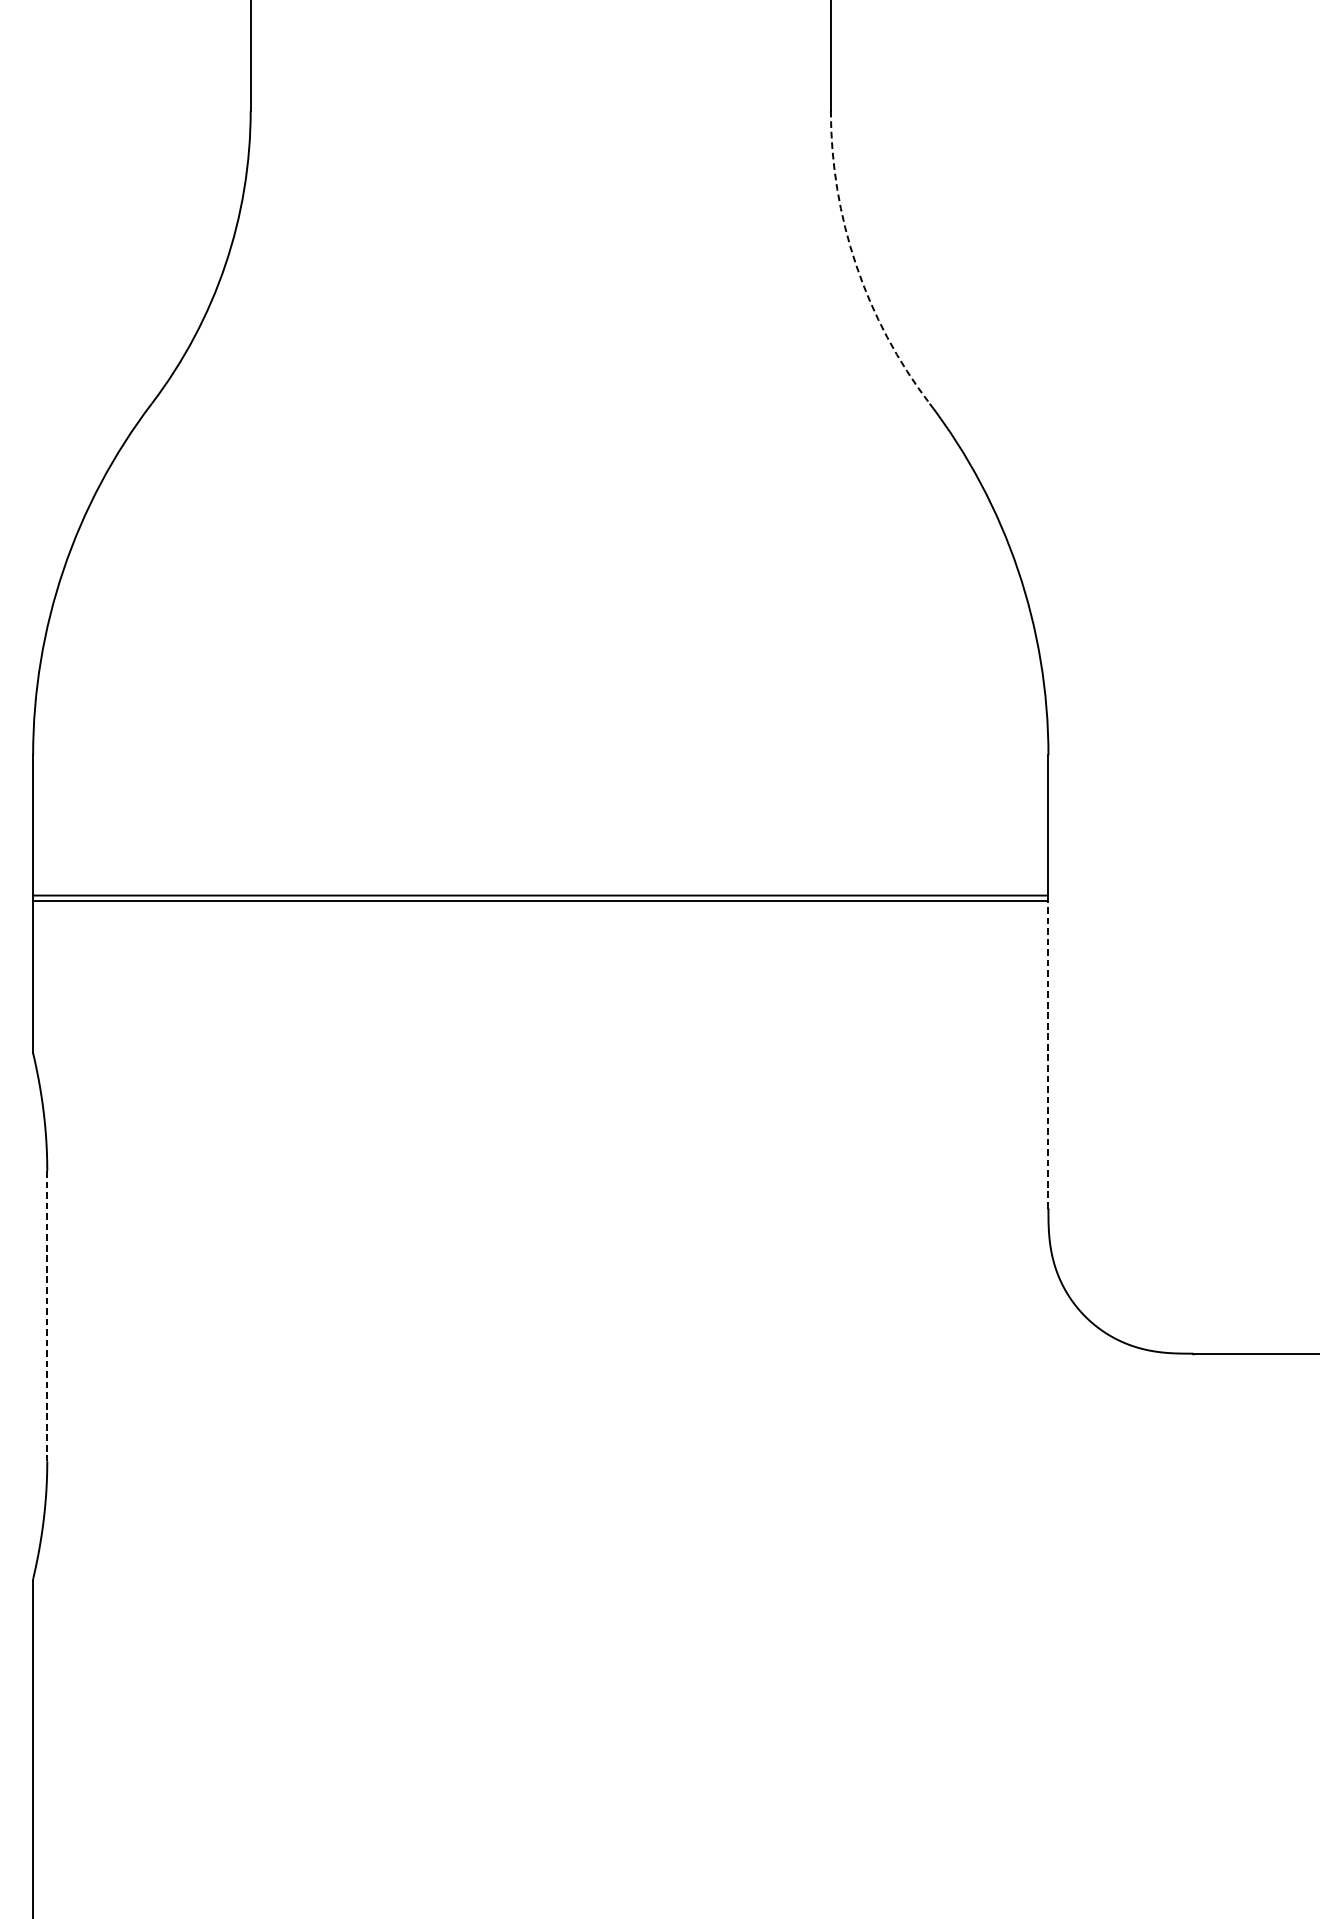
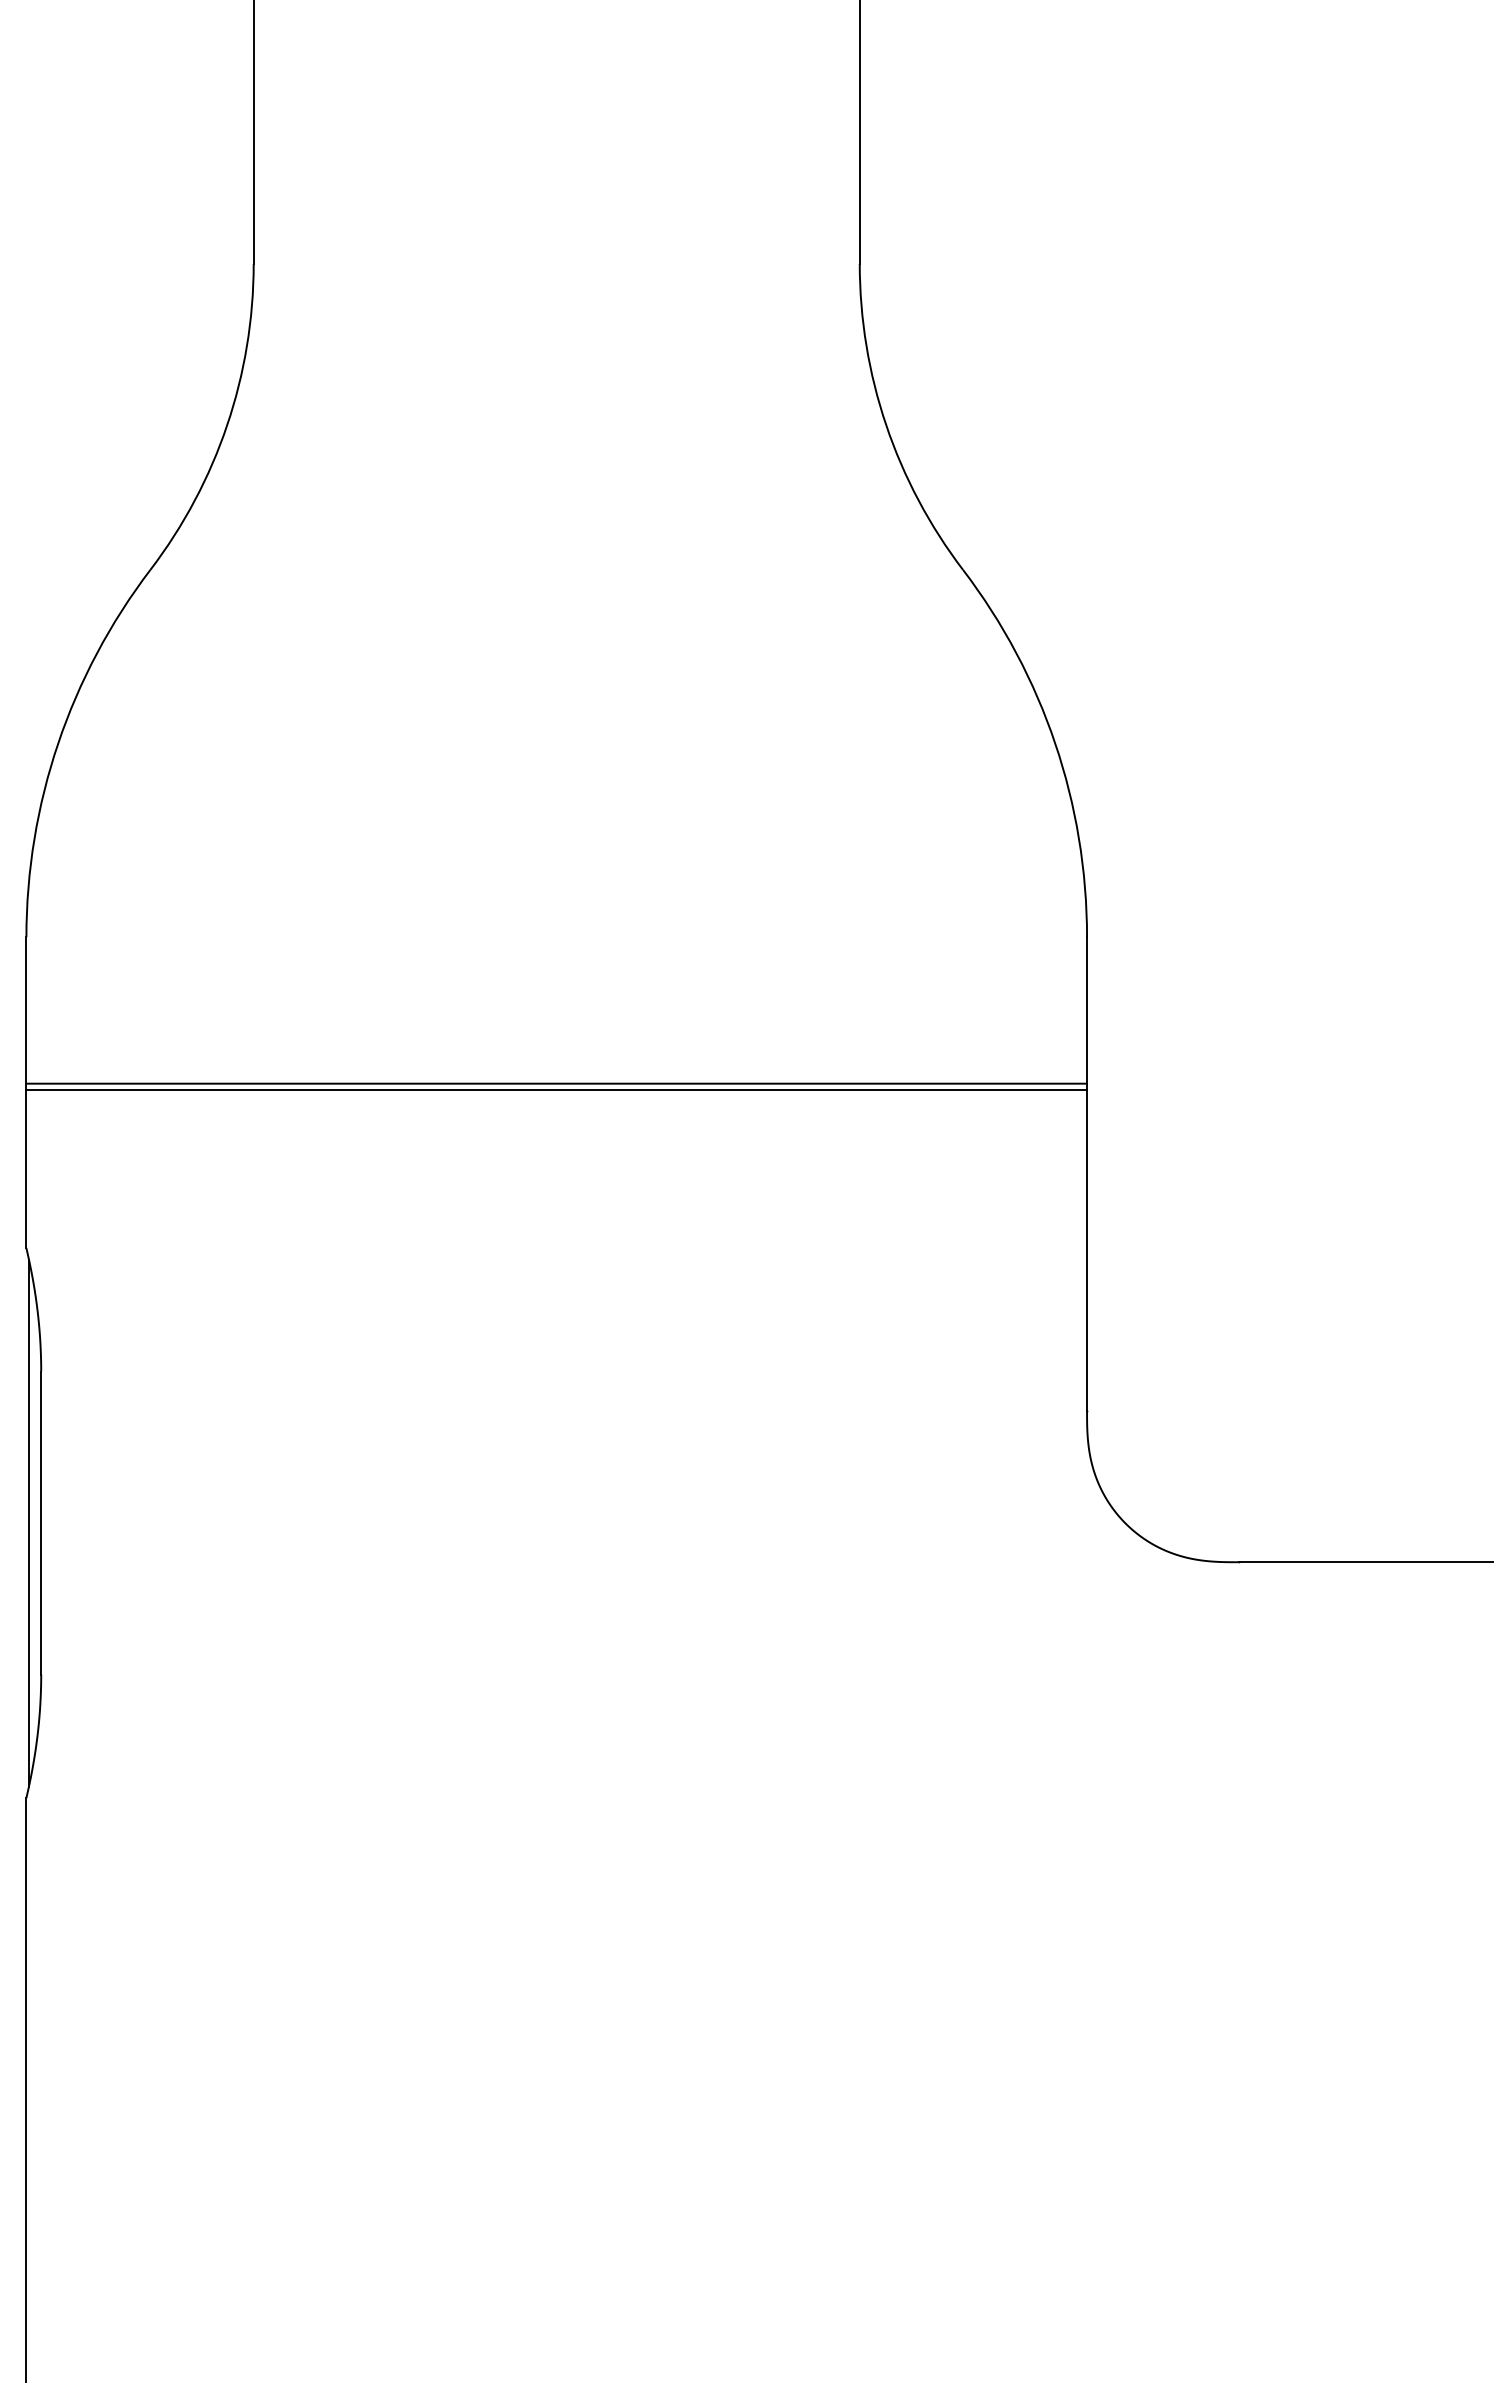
arc: (856, 265) -> (886, 425), dashed -> solid
line: (1048, 1052) -> (1087, 1247), dashed -> solid
line: (35, 1315) -> (28, 1522), added
line: (47, 1316) -> (41, 1523), dashed -> solid

